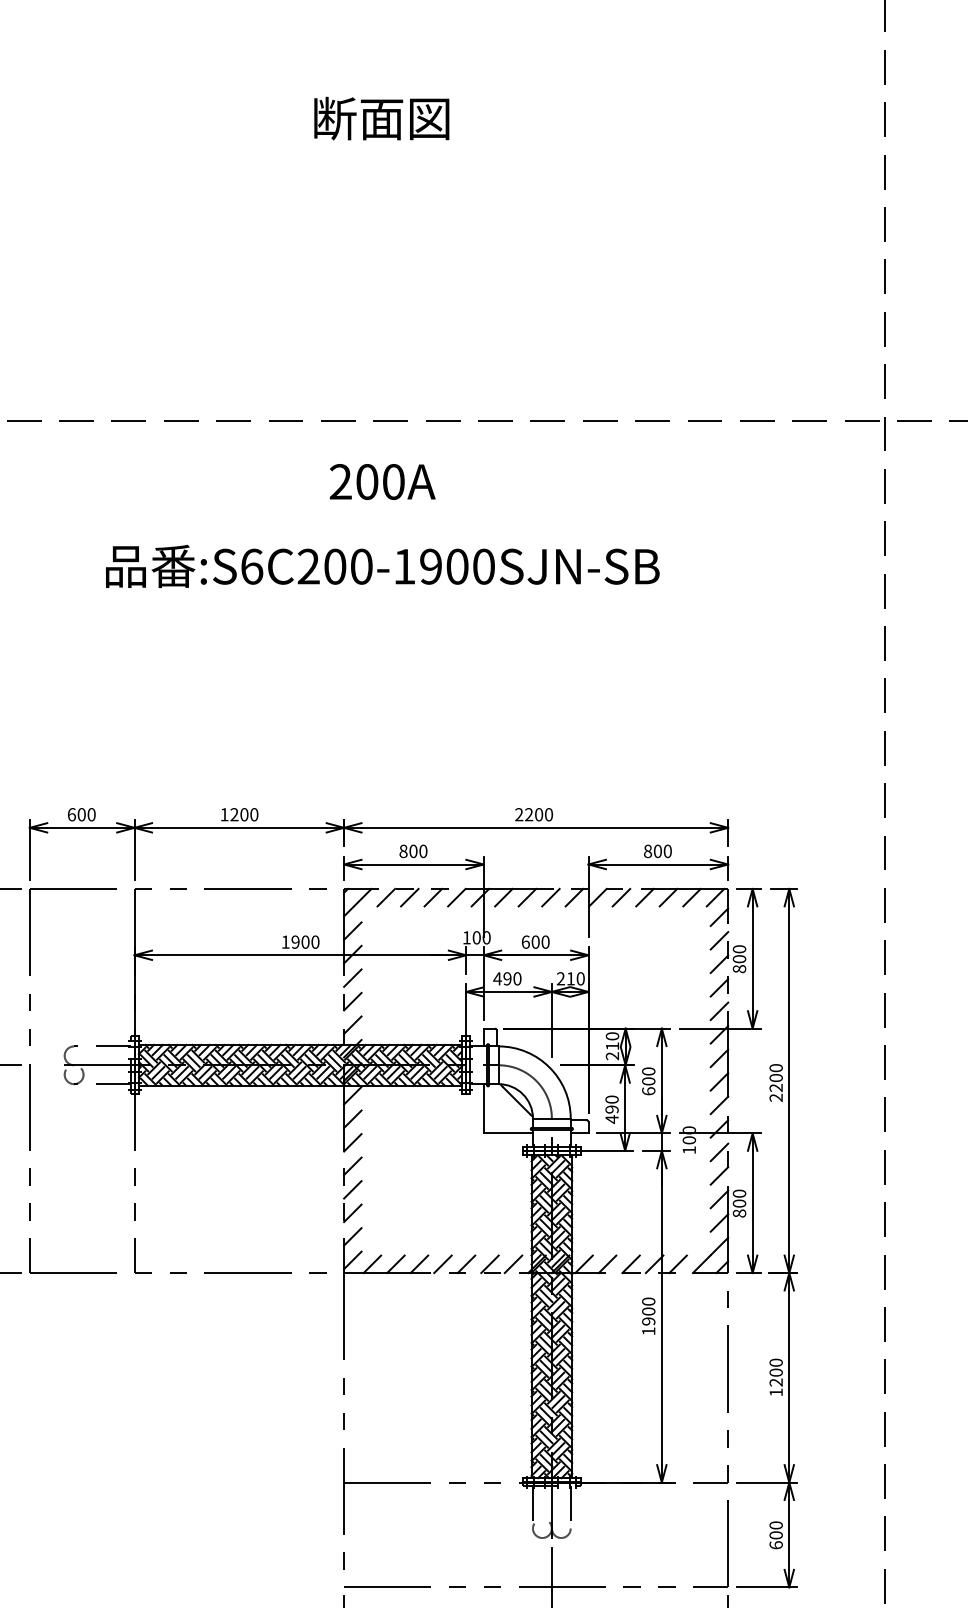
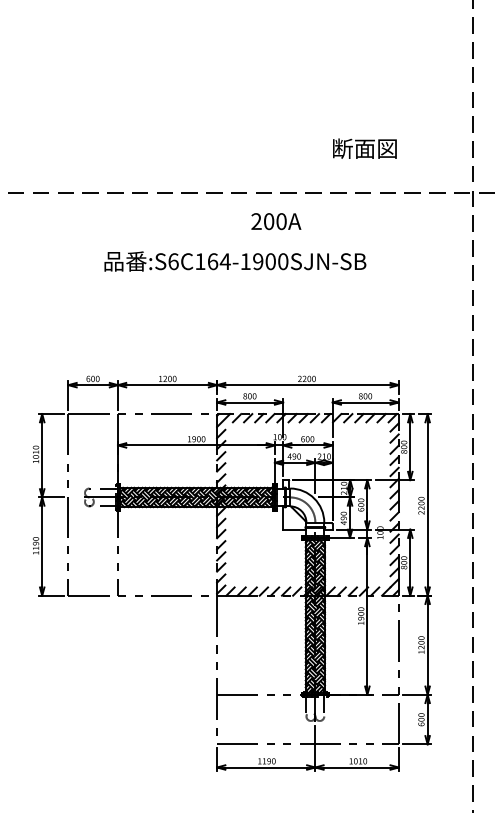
text: (380, 118) -> (364, 148), moved
text: (382, 481) -> (276, 221), moved
text: (334, 566) -> (212, 261), :S6C200-1900SJN-SB -> :S6C164-1900SJN-SB

